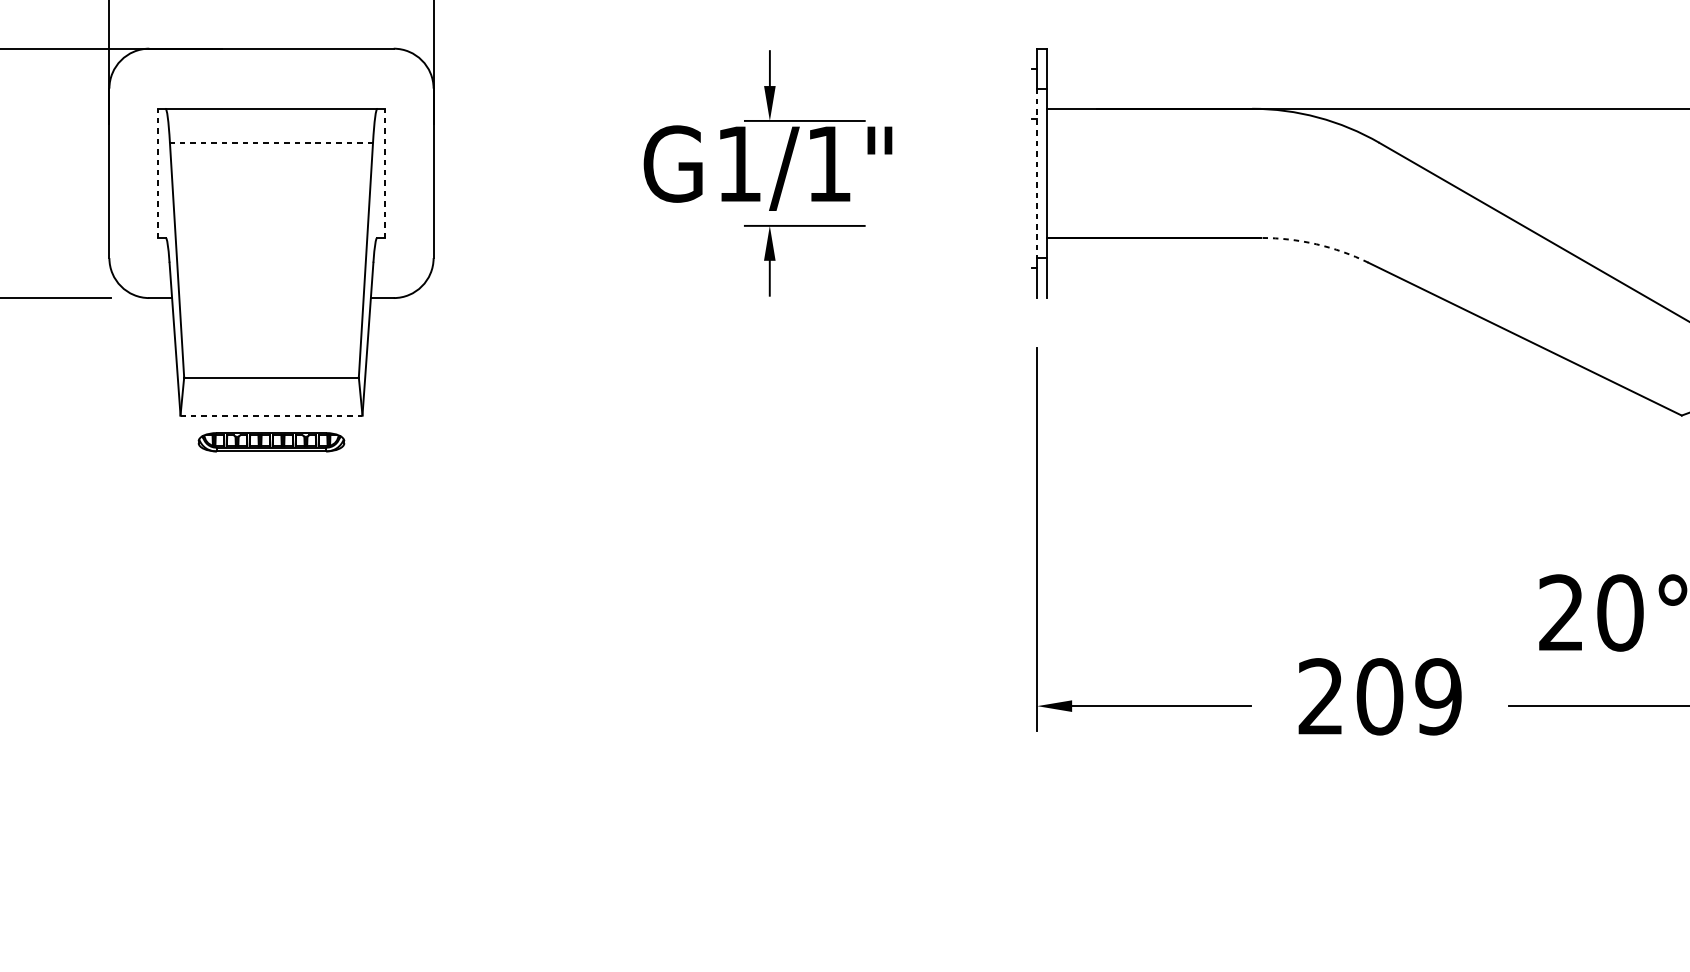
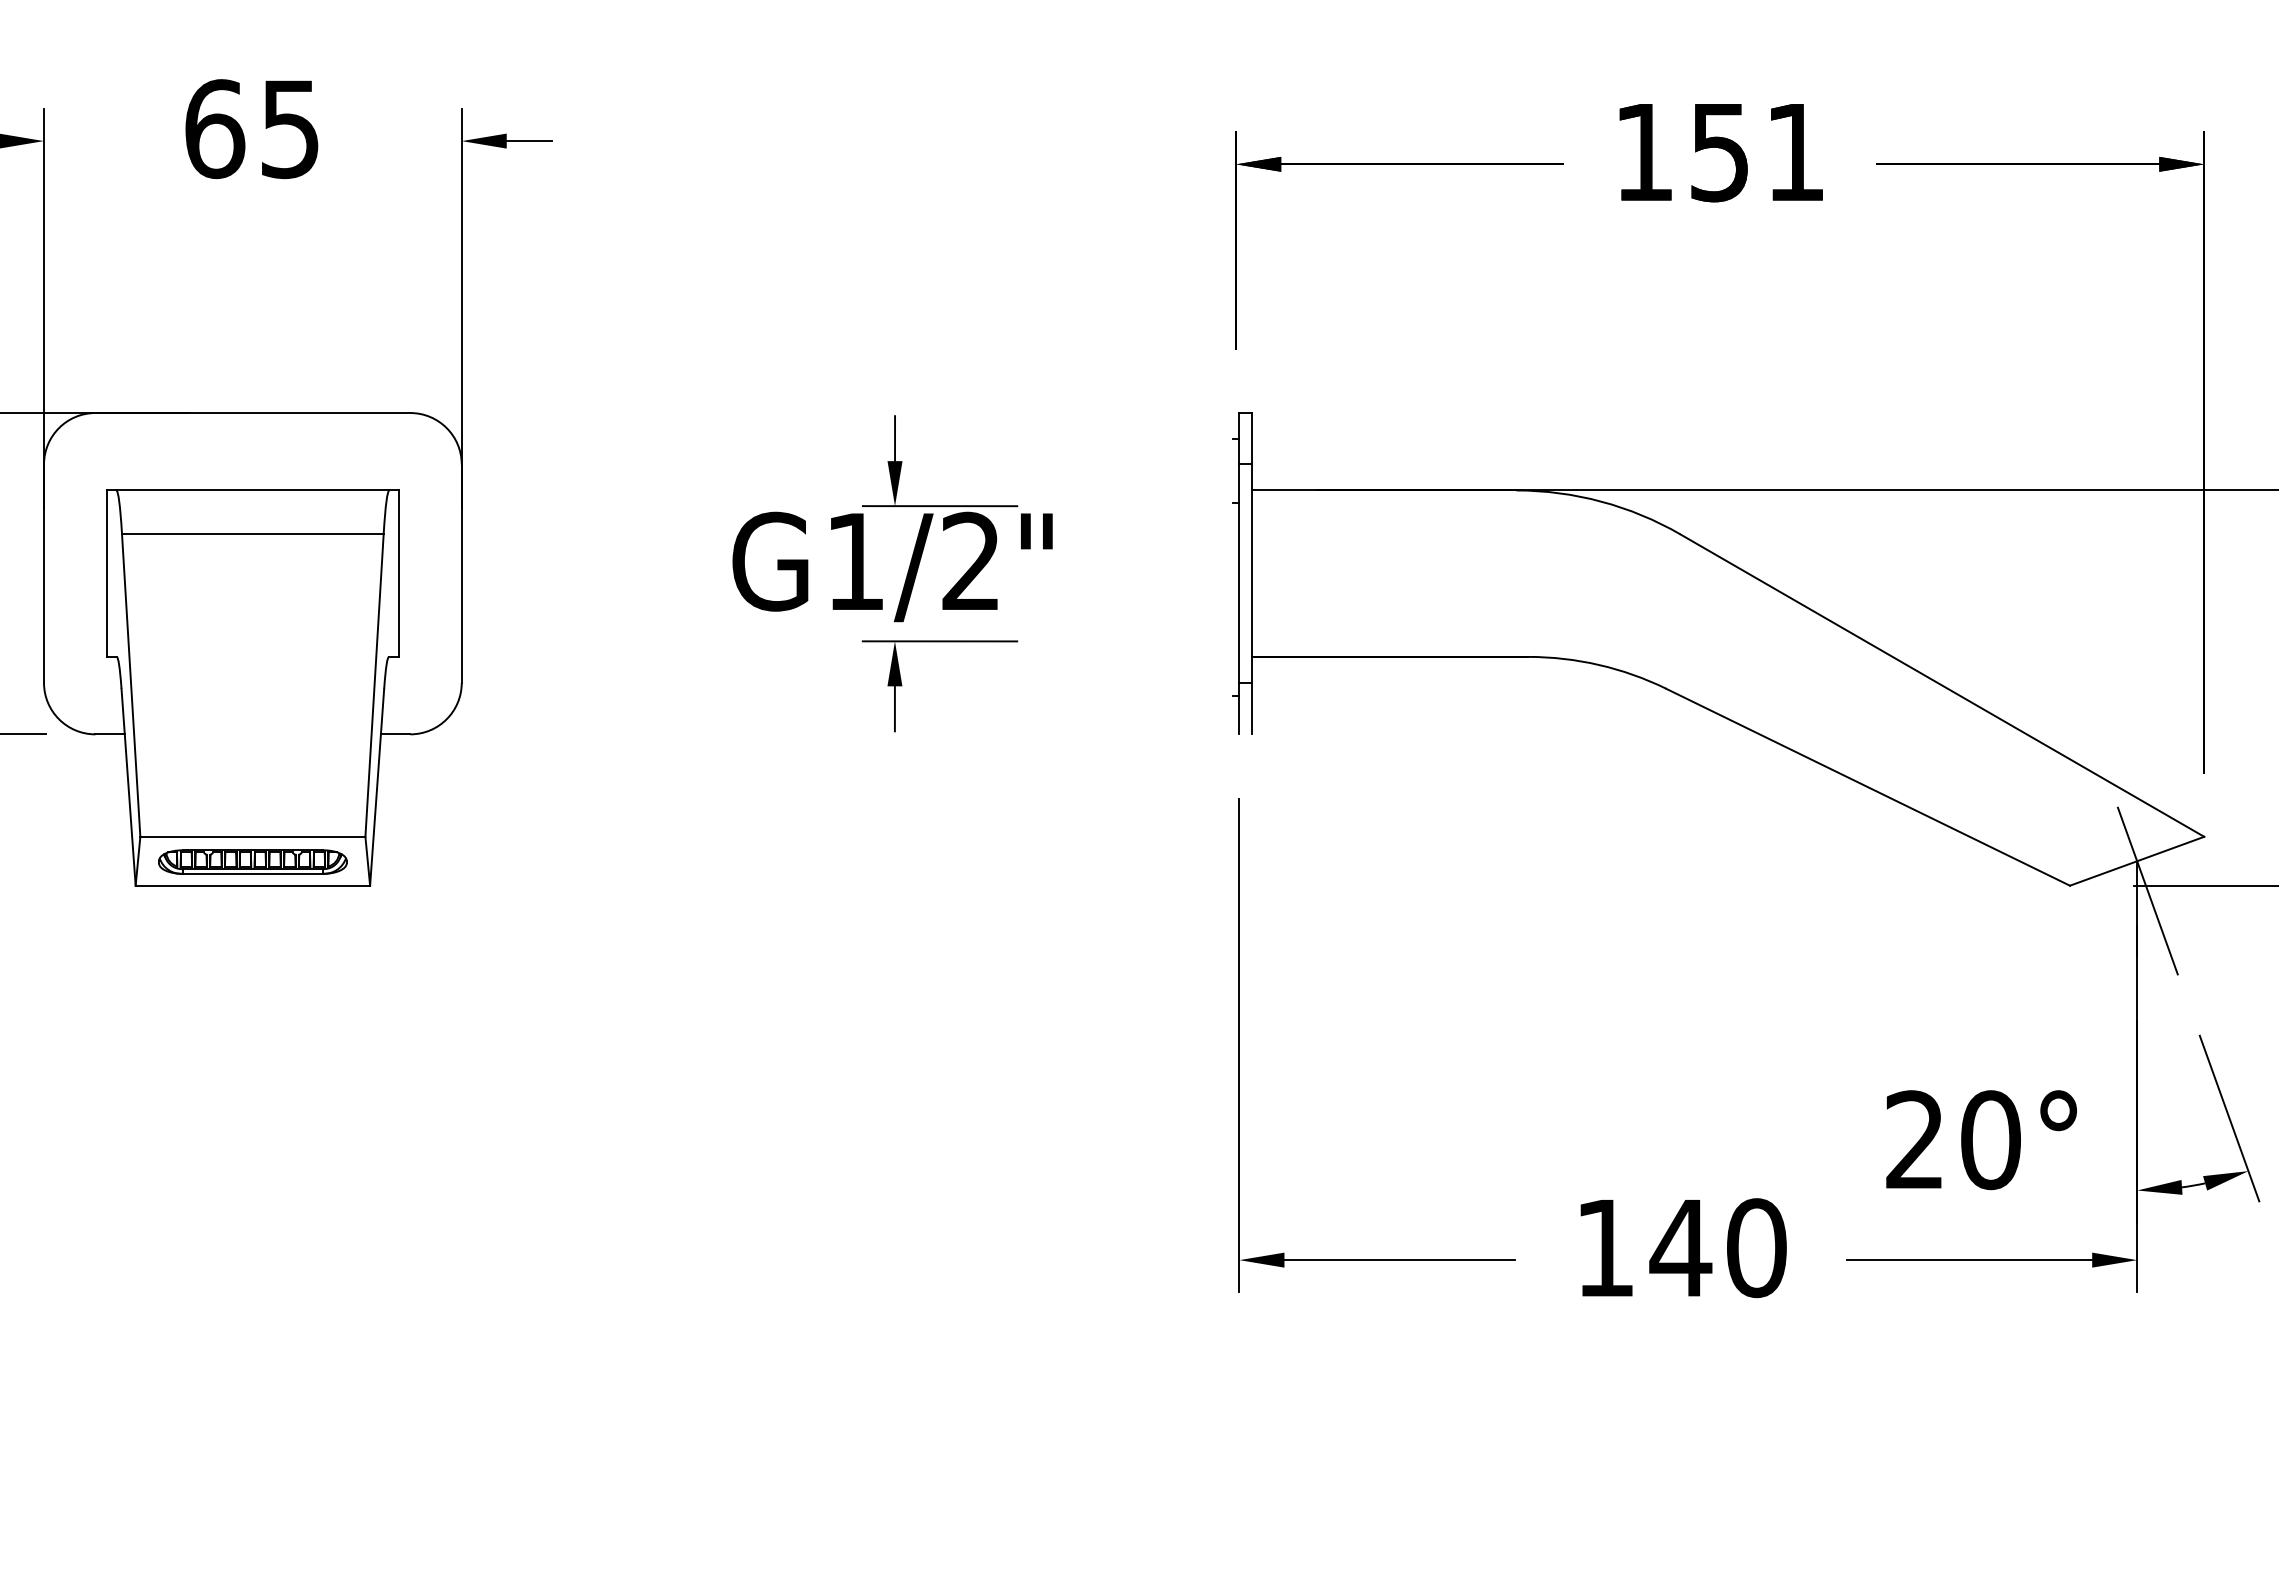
line: (271, 142) -> (252, 534), dashed -> solid
text: (828, 163) -> (970, 560), G1/1" -> G1/2"
line: (158, 173) -> (107, 573), dashed -> solid
line: (384, 173) -> (398, 573), dashed -> solid
line: (1037, 174) -> (1239, 574), dashed -> solid
arc: (1316, 243) -> (1599, 664), dashed -> solid
line: (271, 415) -> (253, 885), dashed -> solid
part: (271, 441) -> (252, 861), moved
text: (1380, 697) -> (1681, 1248), 209 -> 140

